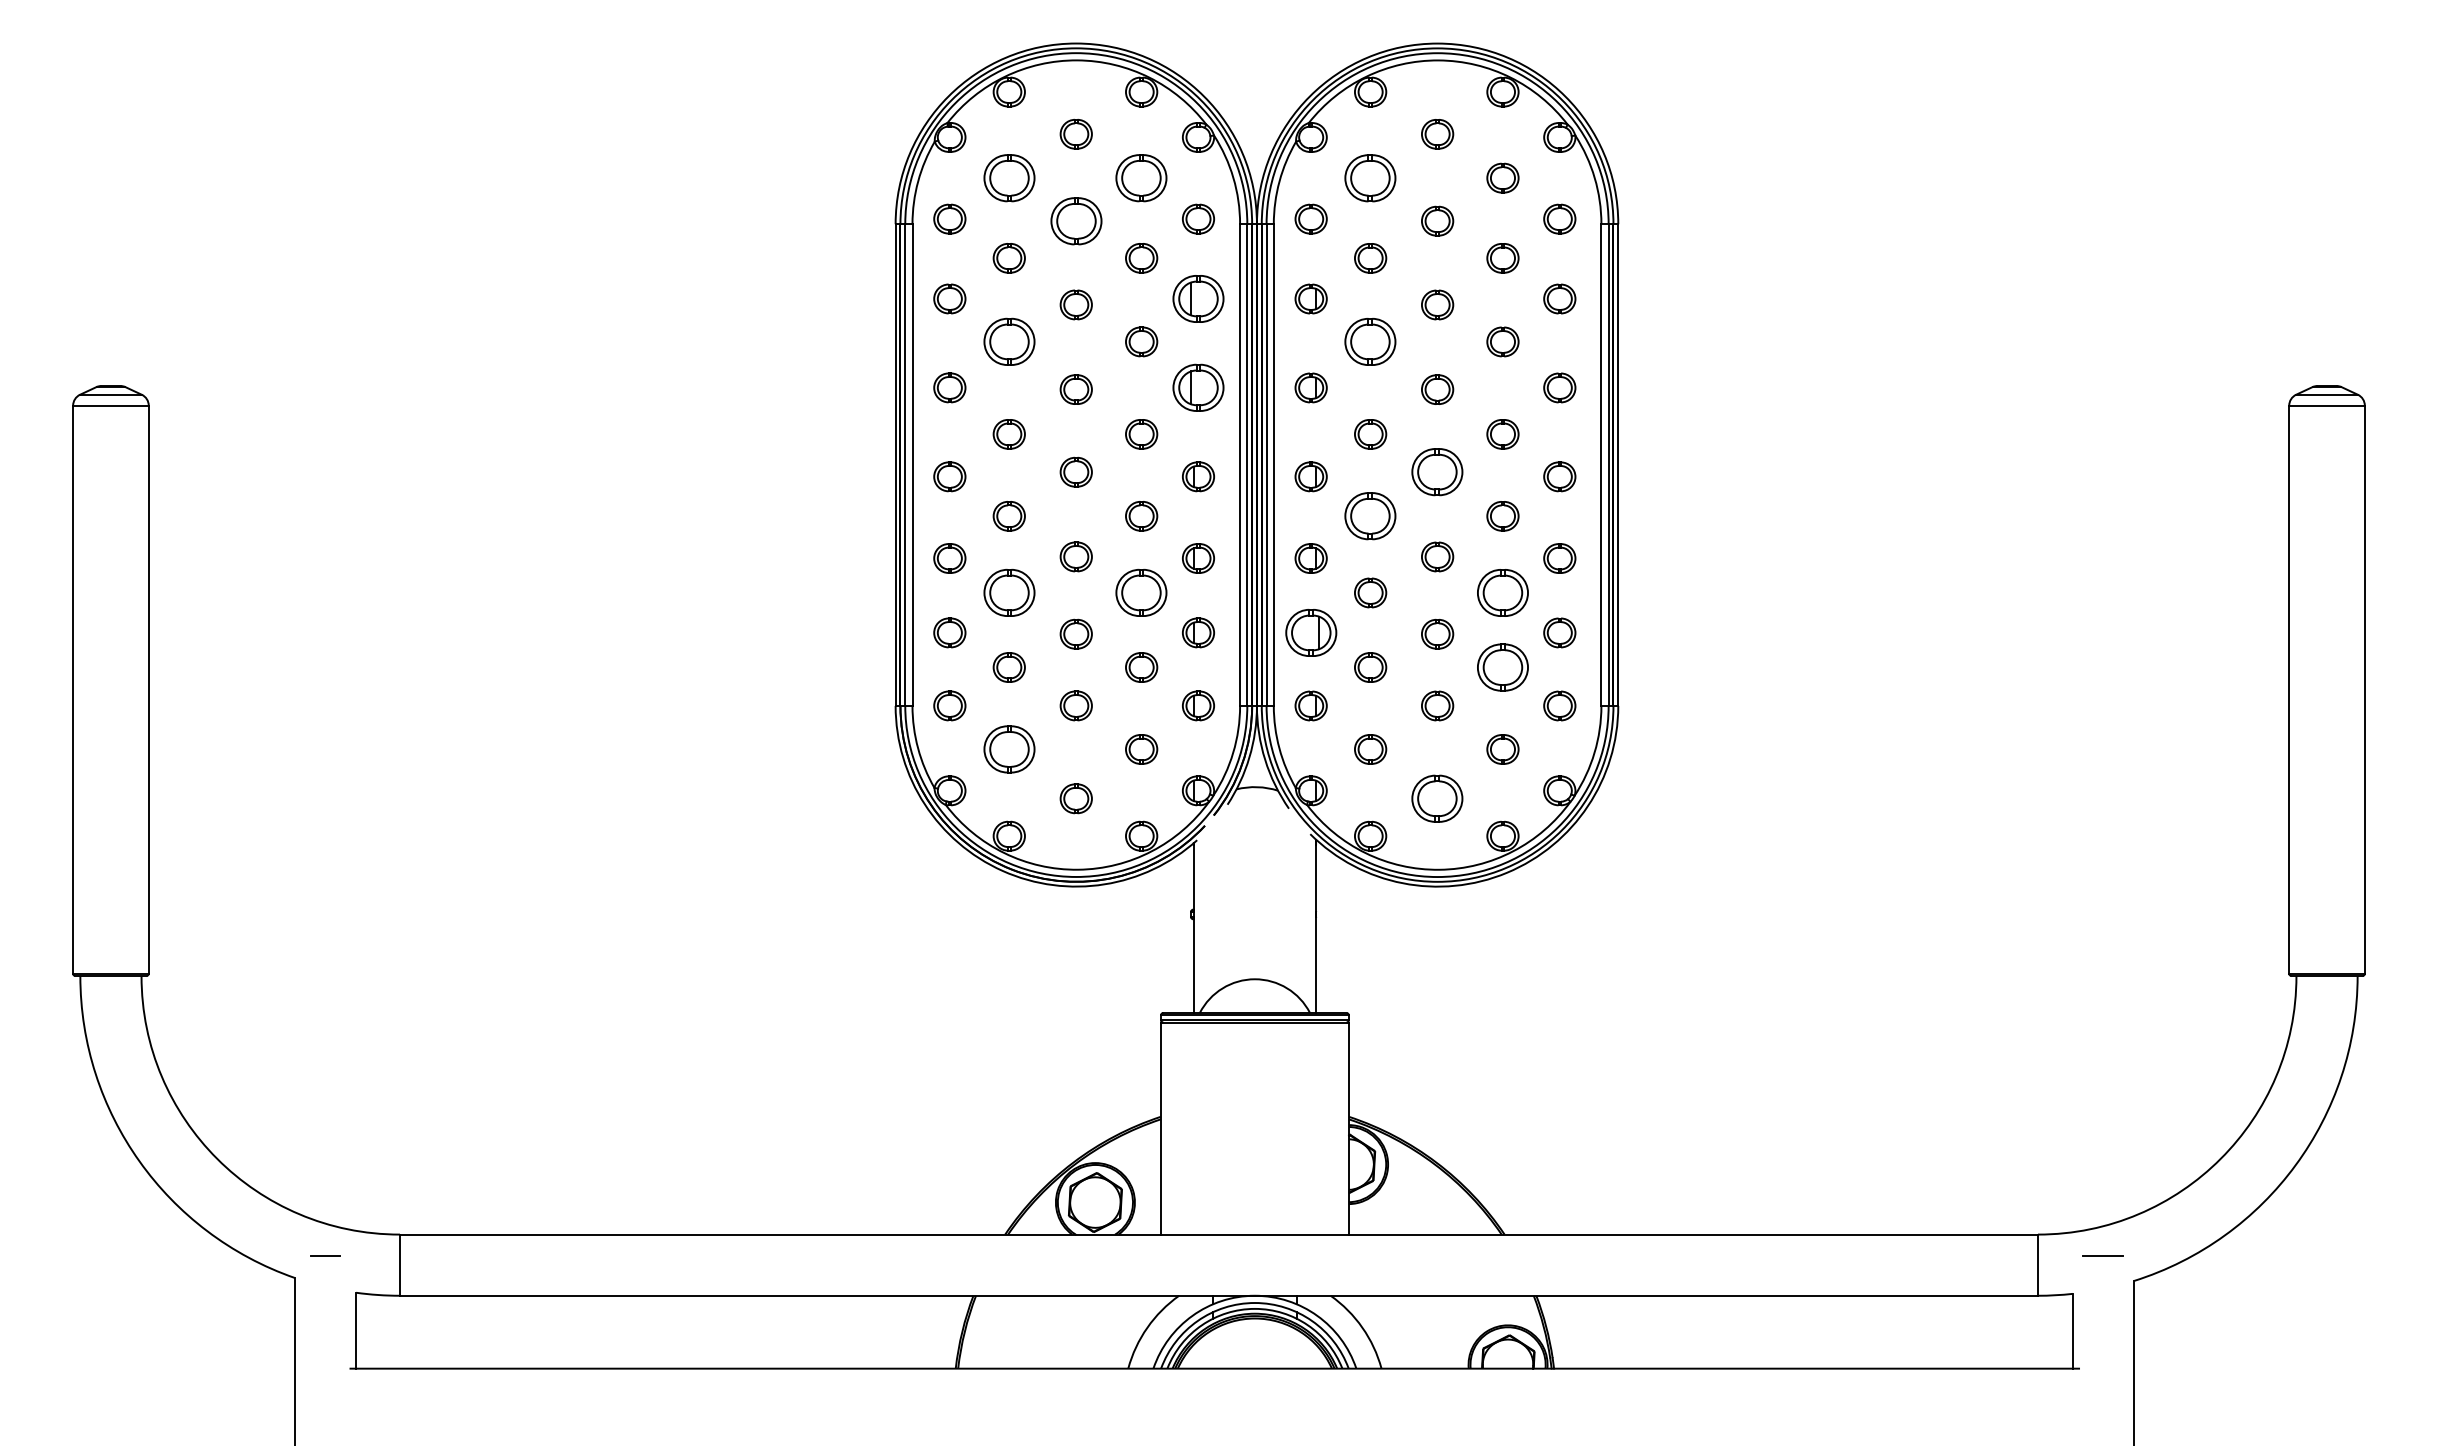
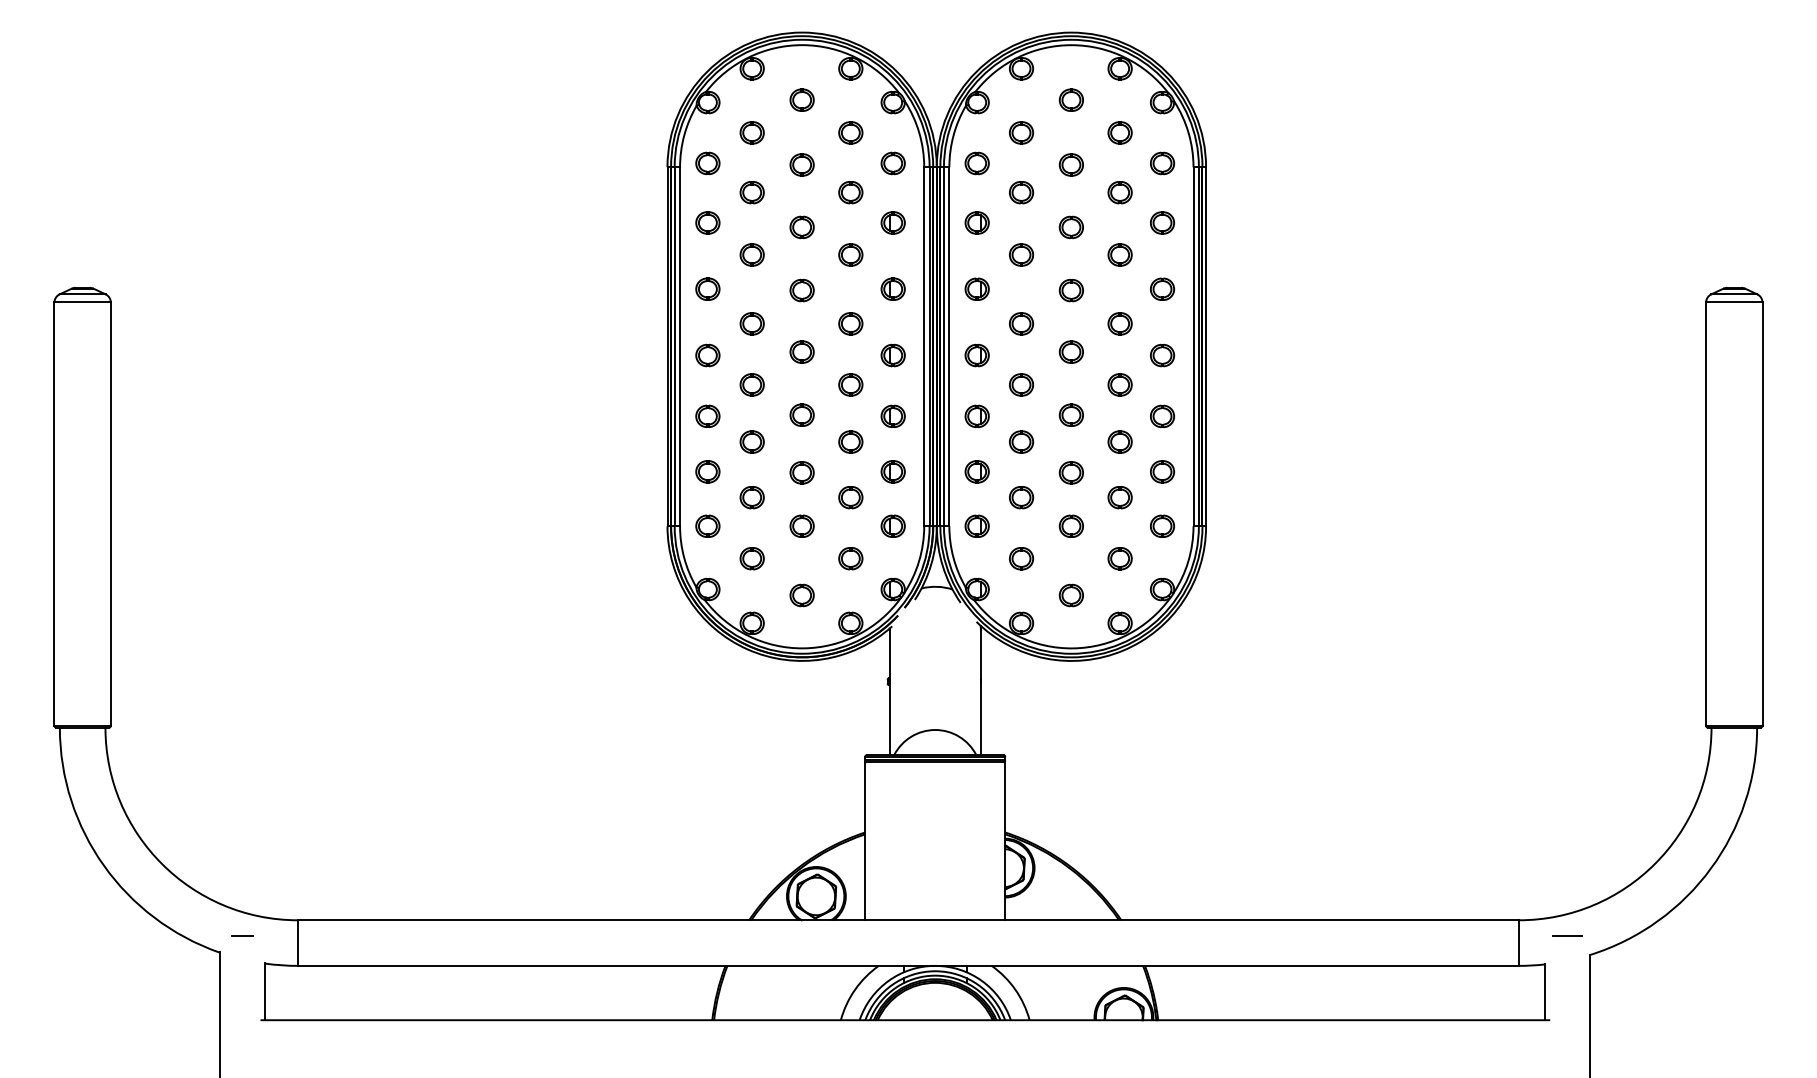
part: (1008, 177) -> (751, 132), size x0.62
part: (1141, 177) -> (850, 132), size x0.62
part: (1370, 177) -> (1021, 132), size x0.62
part: (1075, 220) -> (801, 164), size x0.62
part: (1198, 298) -> (893, 222), size x0.62
part: (1008, 341) -> (751, 254), size x0.62
part: (1370, 341) -> (1021, 254), size x0.62
part: (1198, 387) -> (893, 288), size x0.62
part: (1437, 472) -> (1071, 352), size x0.62
part: (1370, 516) -> (1021, 385), size x0.62
part: (1008, 592) -> (751, 441), size x0.62
part: (1141, 592) -> (850, 441), size x0.62
part: (1502, 592) -> (1119, 441), size x0.62
part: (1310, 632) -> (976, 471), size x0.62
part: (1502, 667) -> (1119, 497), size x0.62
part: (1008, 749) -> (751, 558), size x0.62
part: (1437, 798) -> (1071, 595), size x0.62

